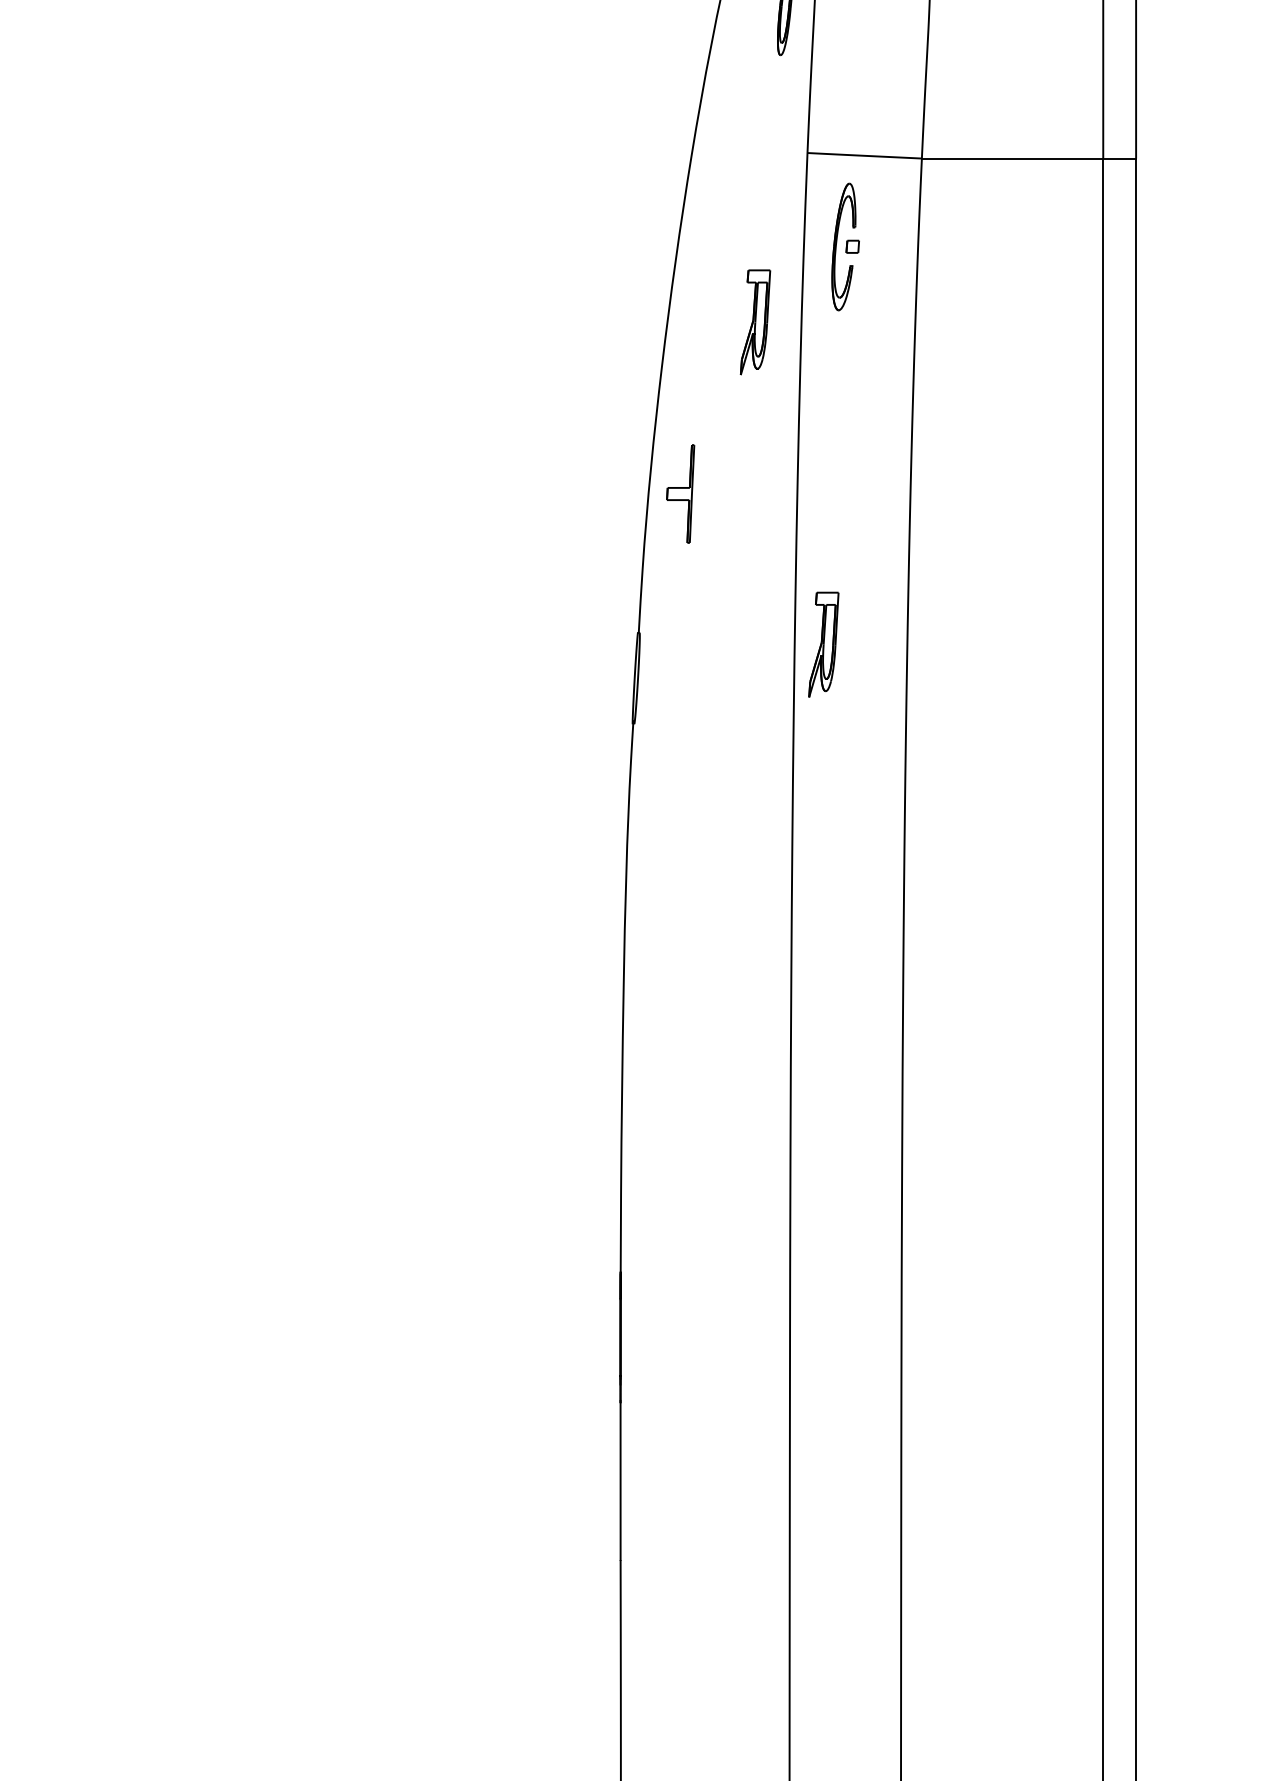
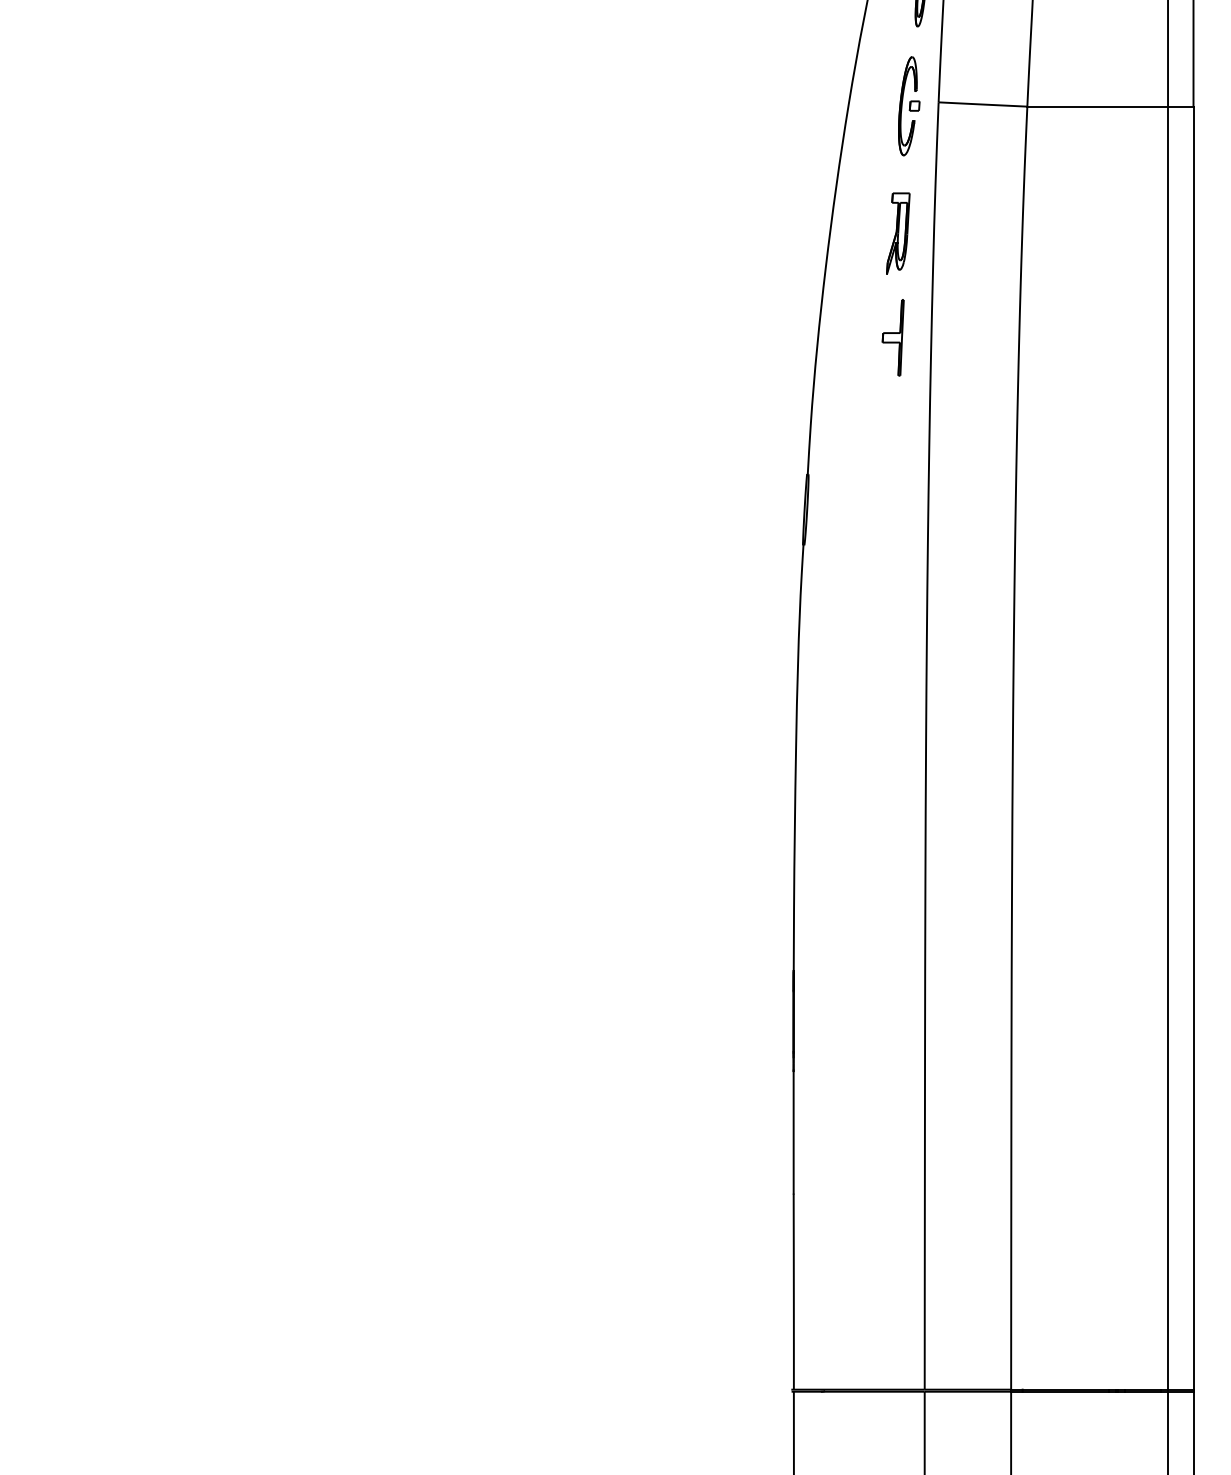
part: (846, 247) -> (909, 106), moved
part: (679, 493) -> (892, 337), moved
part: (824, 644) -> (951, 483), removed

